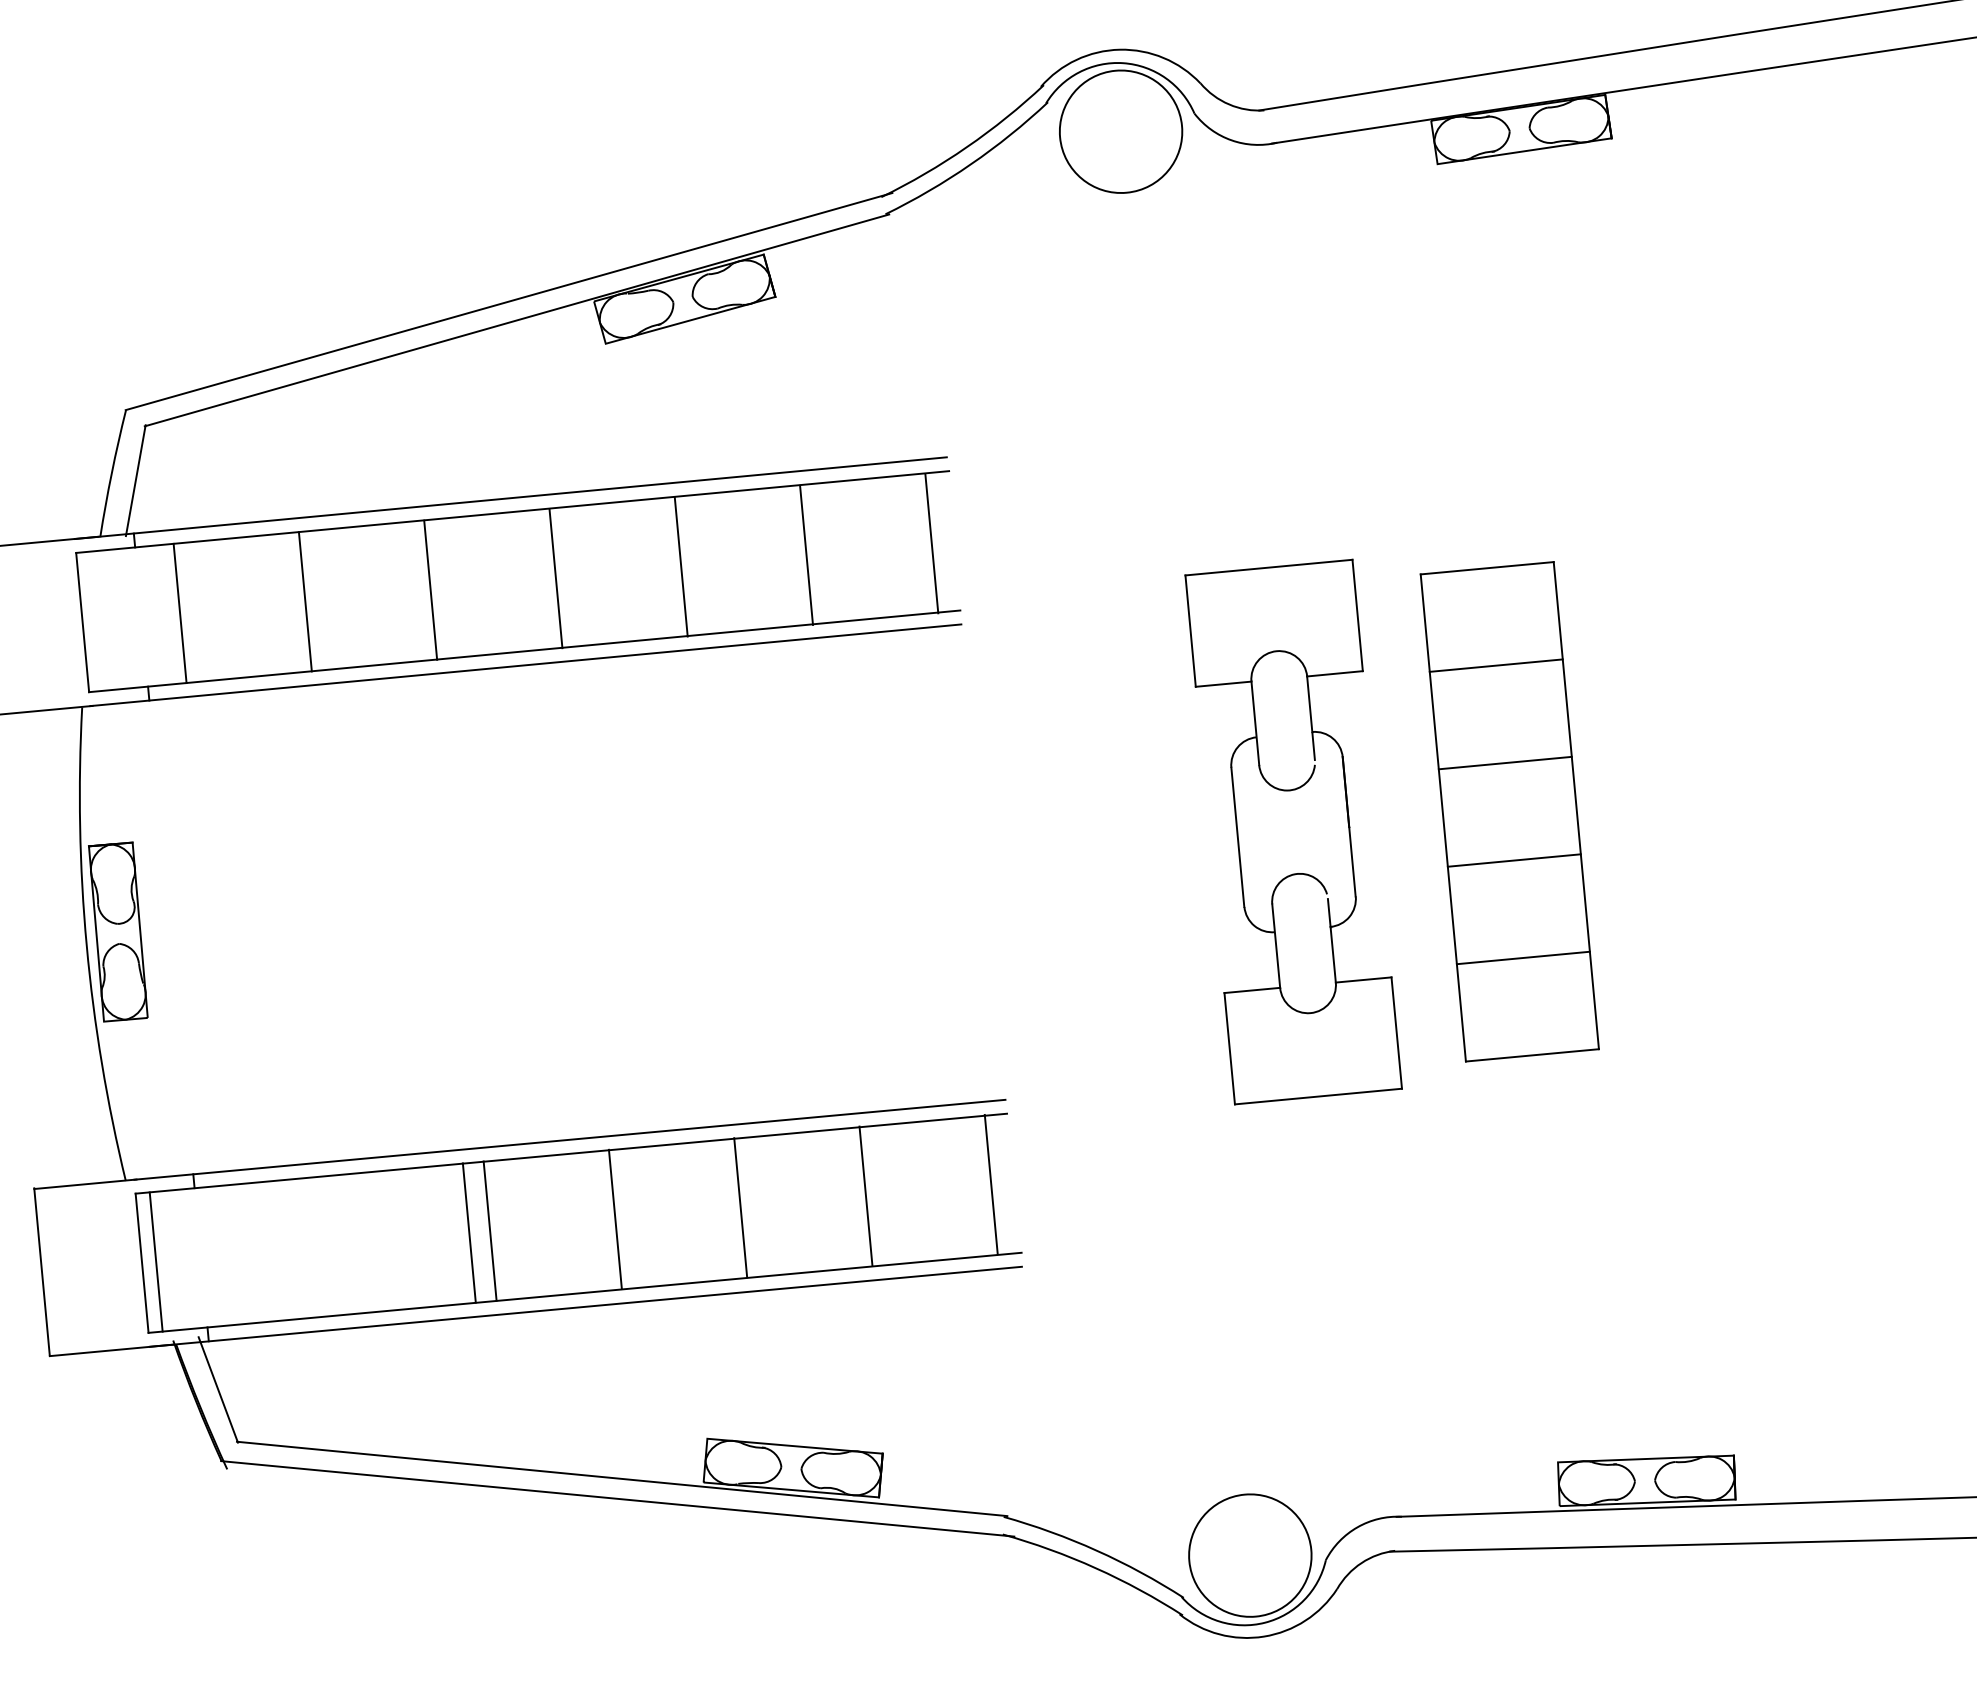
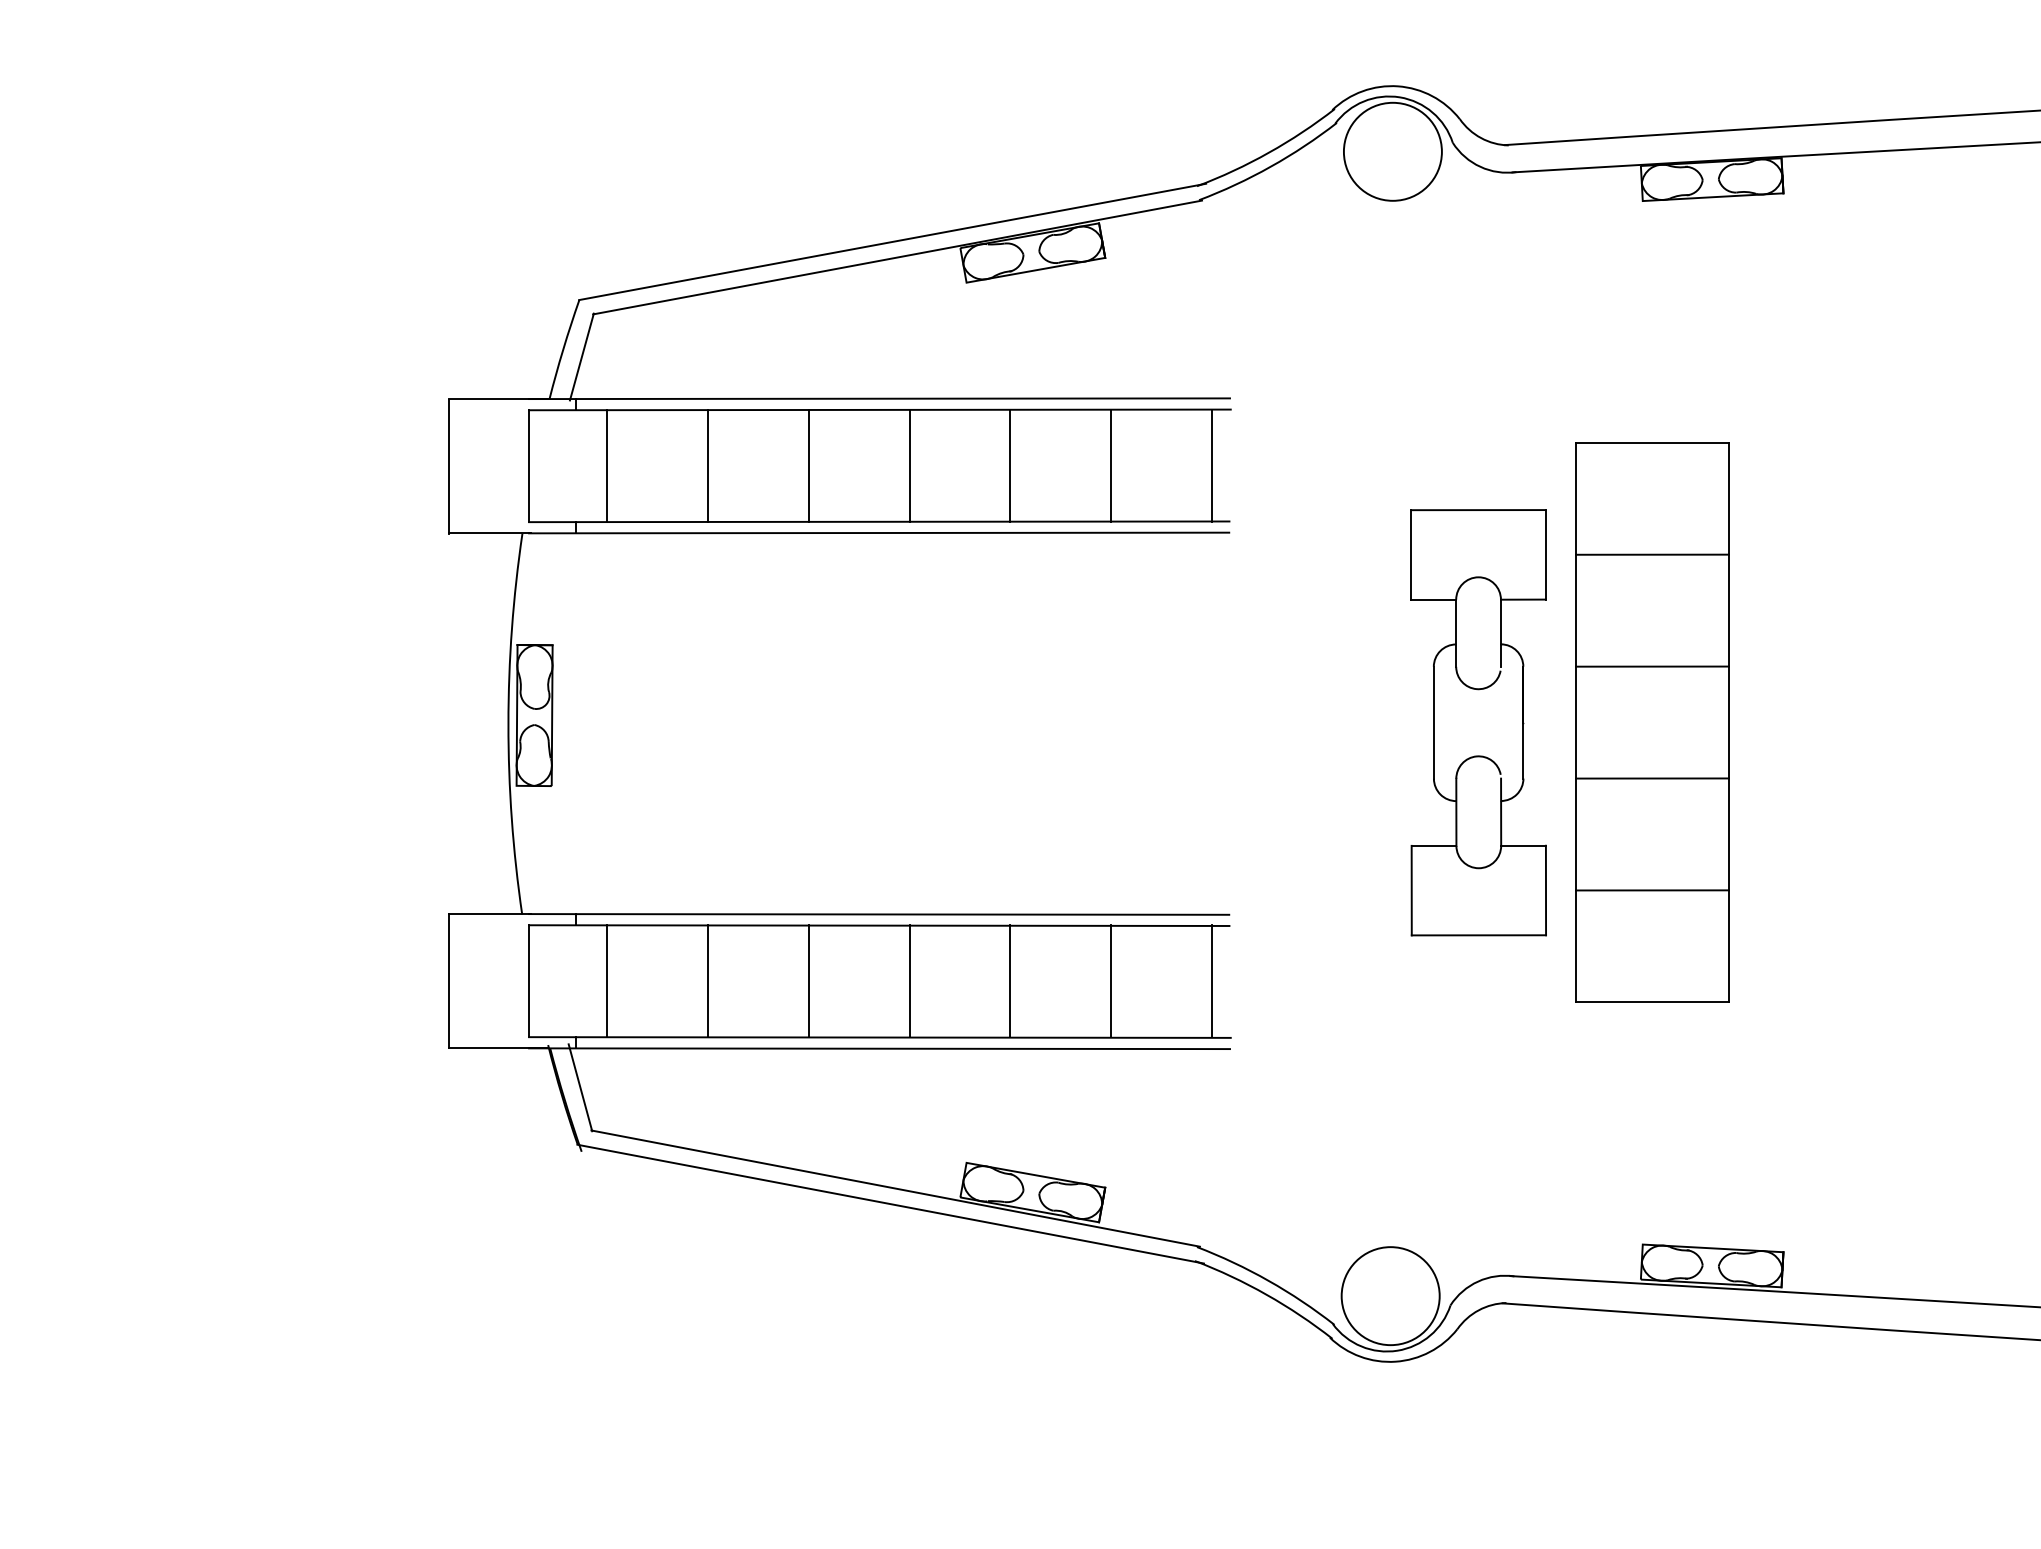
part: (1509, 811) -> (1652, 722), size x1.43
line: (469, 1233) -> (708, 981), moved
line: (156, 1262) -> (607, 981), moved

